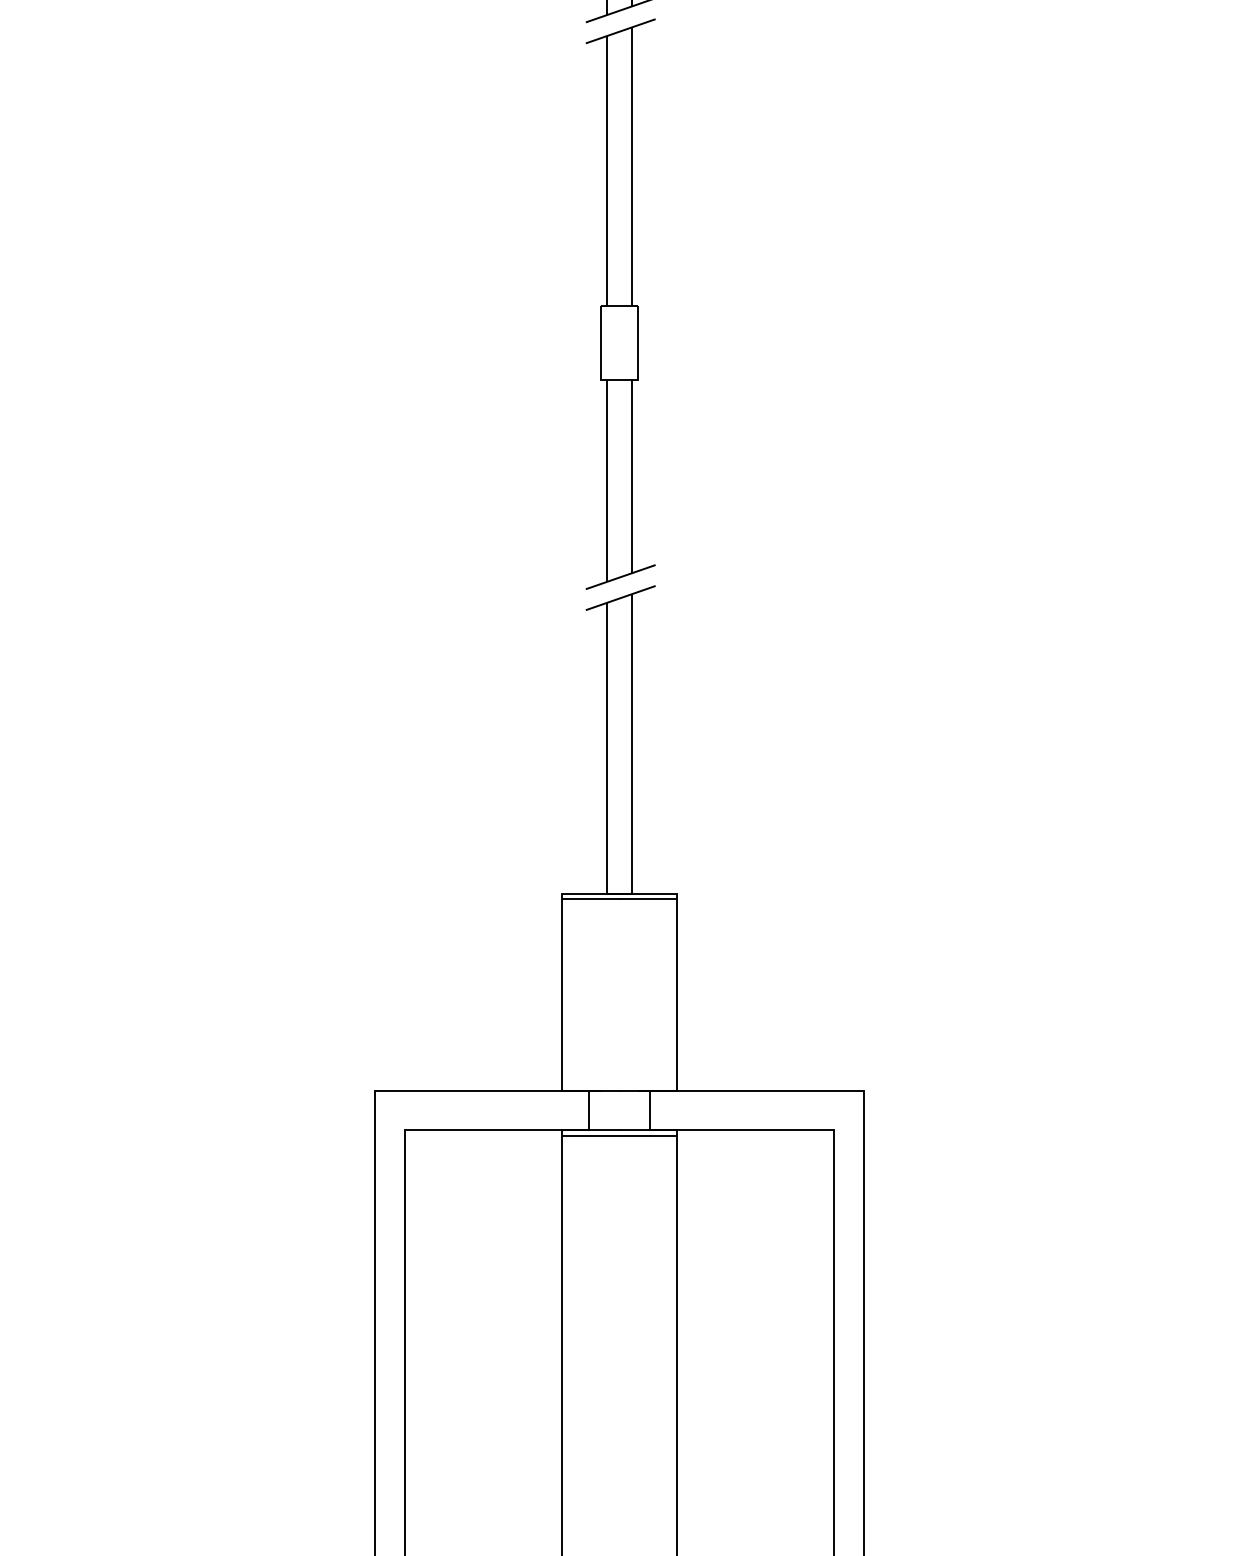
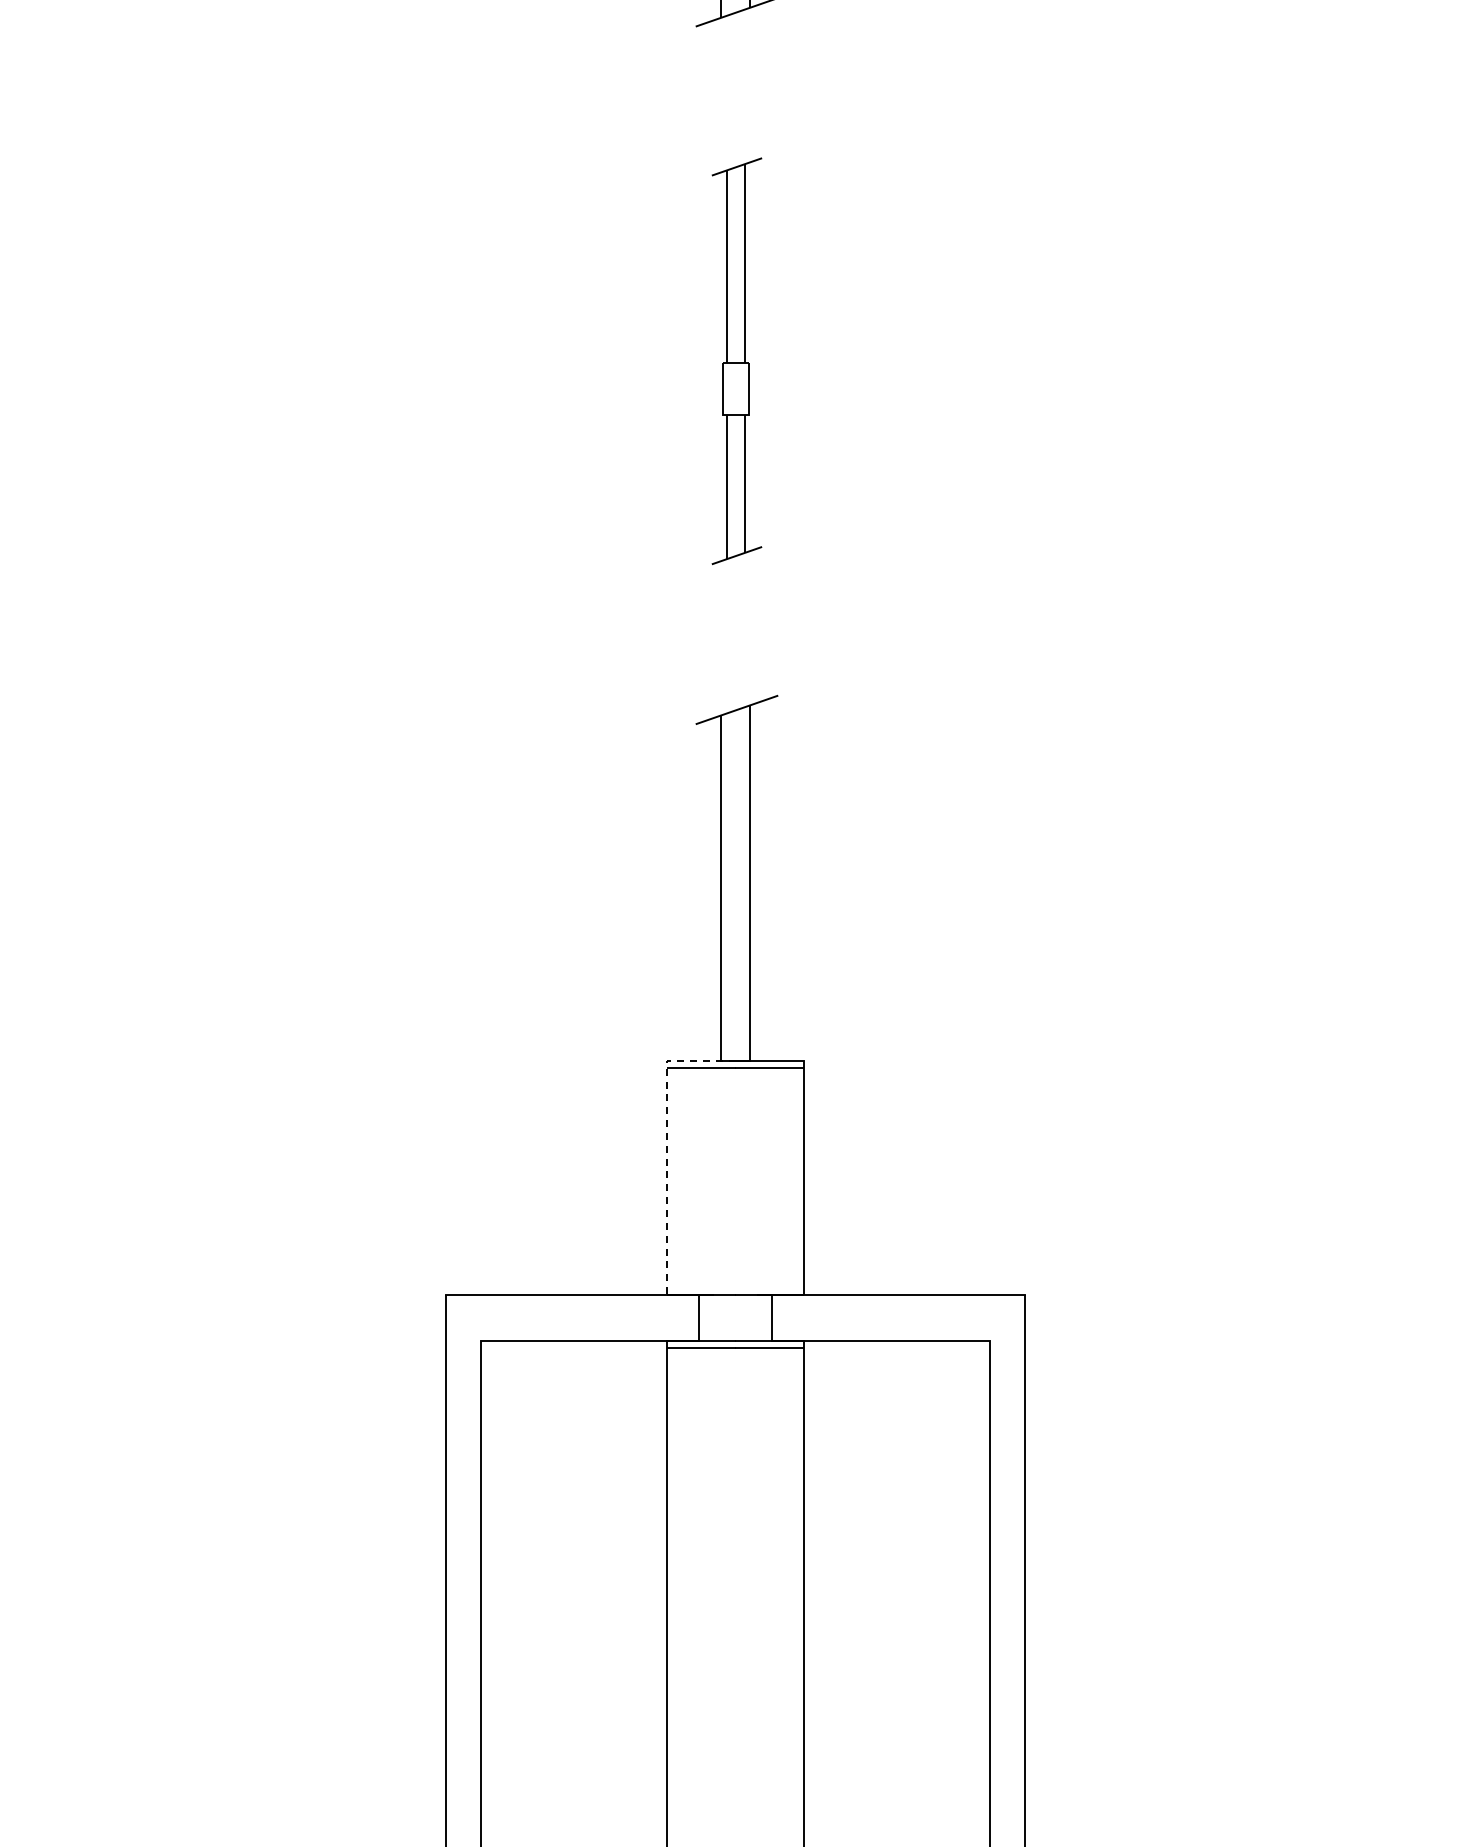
part: (620, 304) -> (736, 361), size x0.6
line: (561, 962) -> (666, 1142), solid -> dashed

